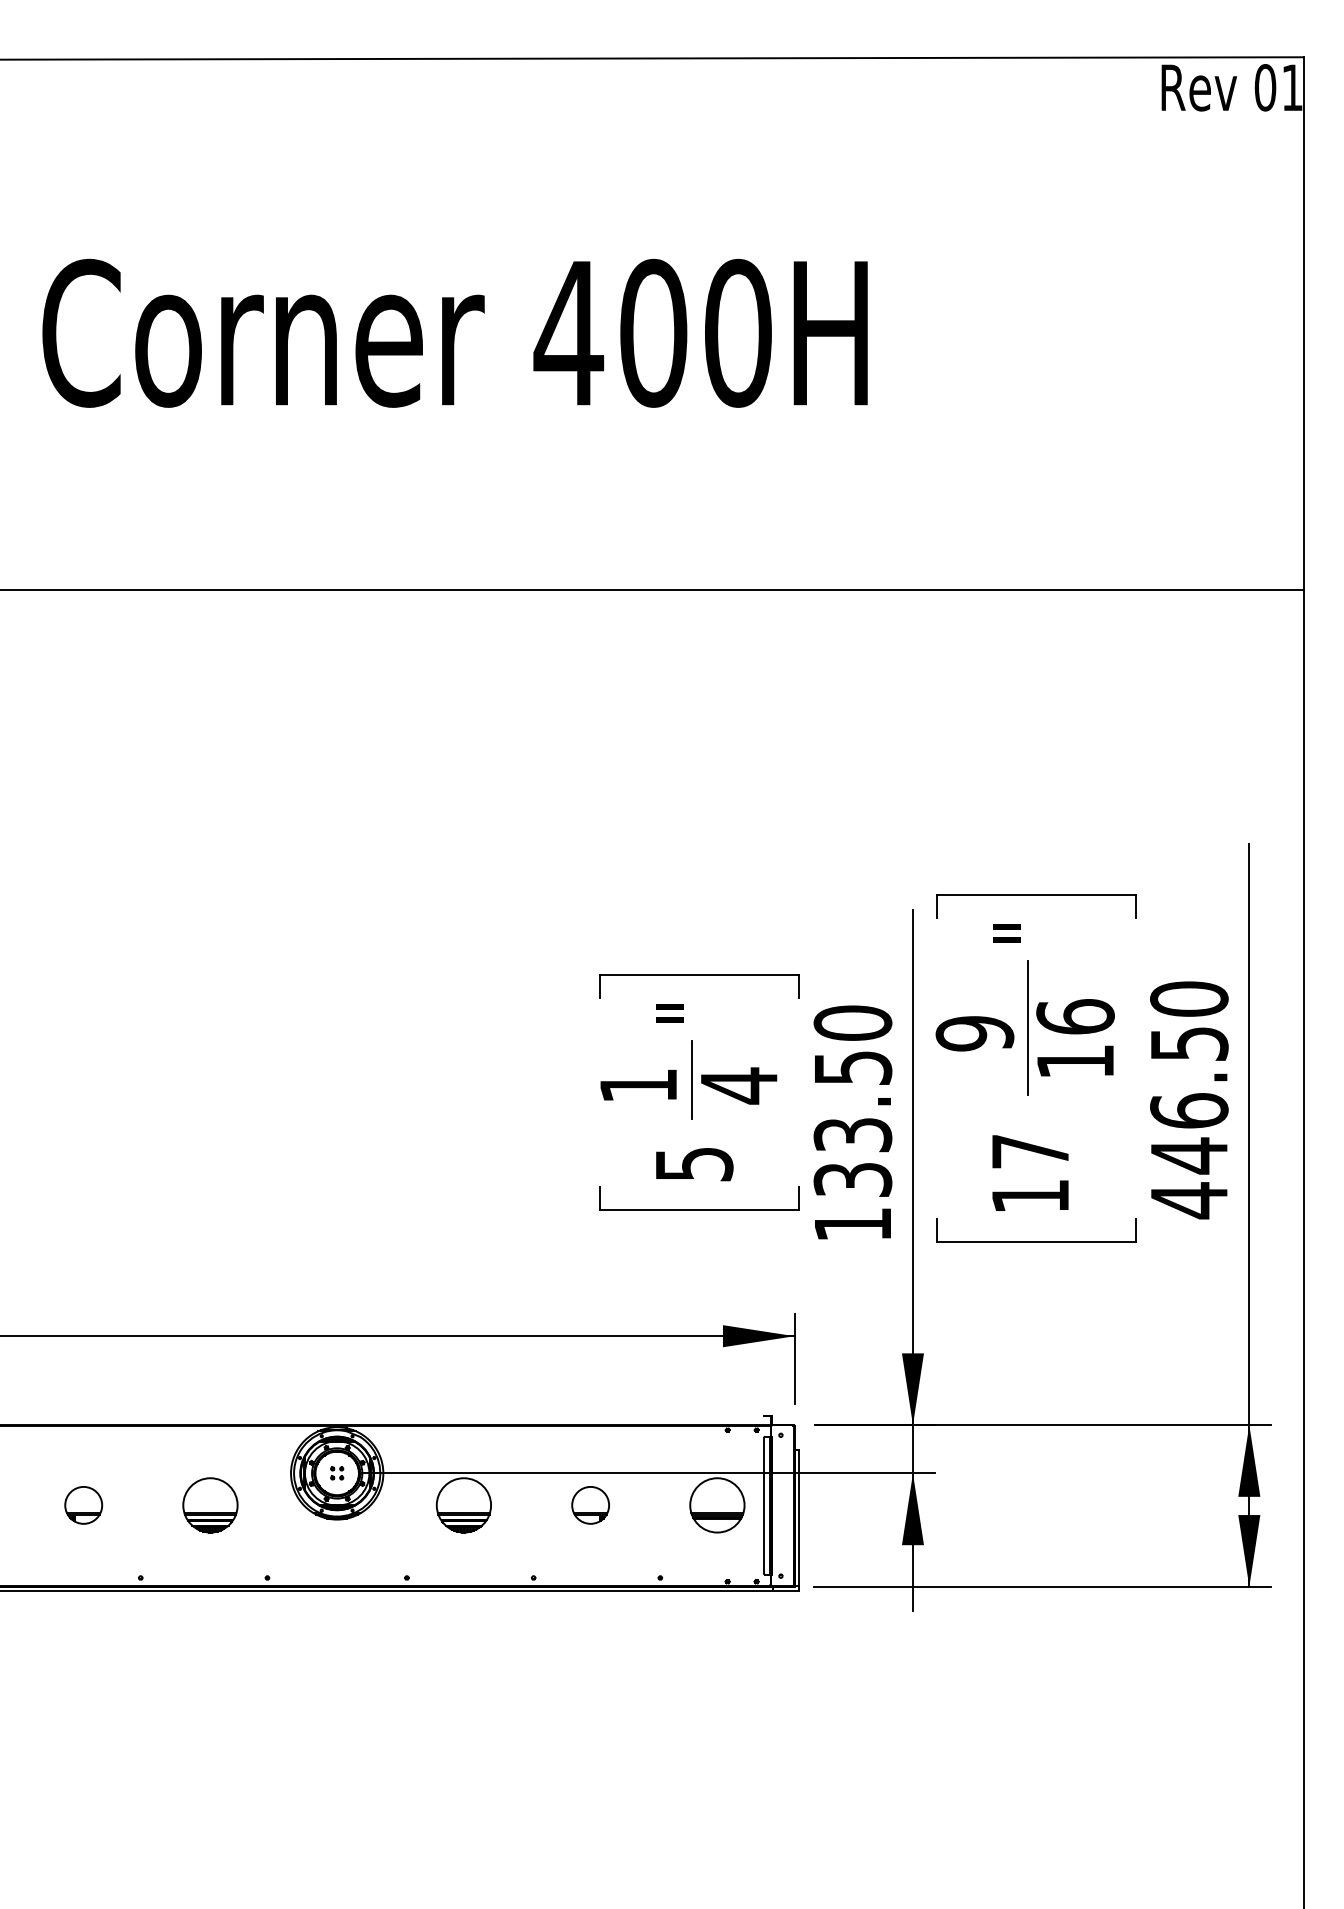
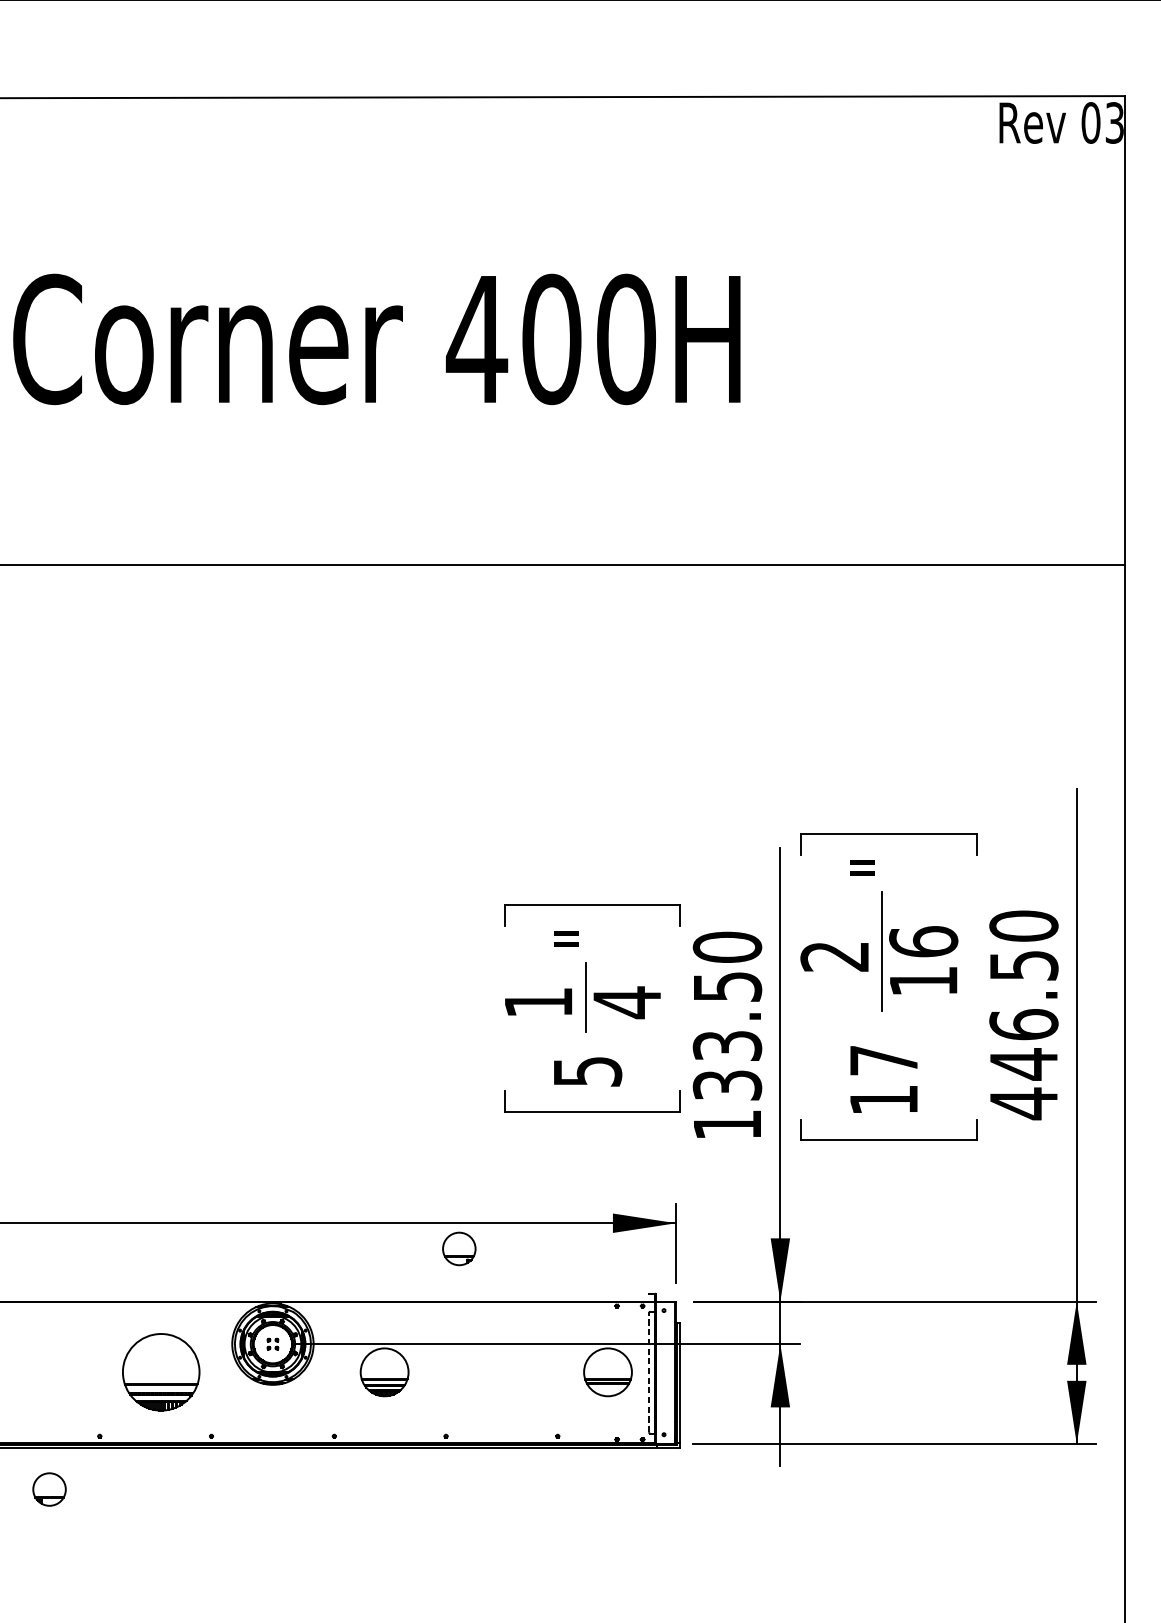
text: (1292, 87) -> (1114, 122), 01 -> 03
text: (974, 1033) -> (834, 956), 9 -> 2
part: (83, 1505) -> (49, 1489), moved
part: (210, 1505) -> (161, 1372), size x1.6
part: (590, 1505) -> (459, 1249), moved
line: (763, 1505) -> (648, 1372), solid -> dashed

